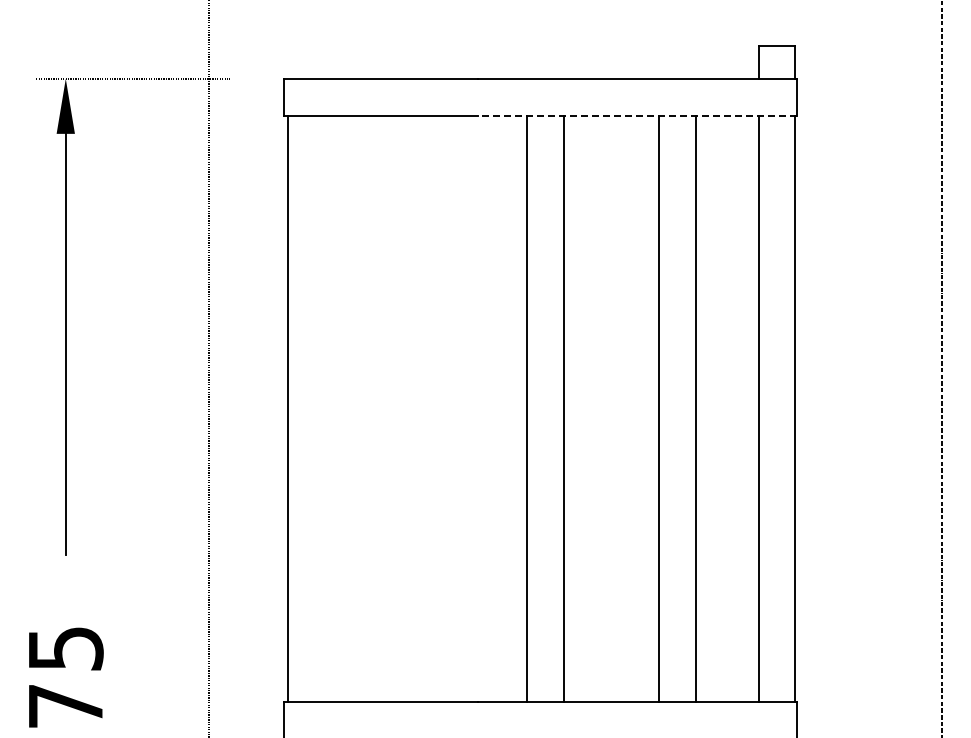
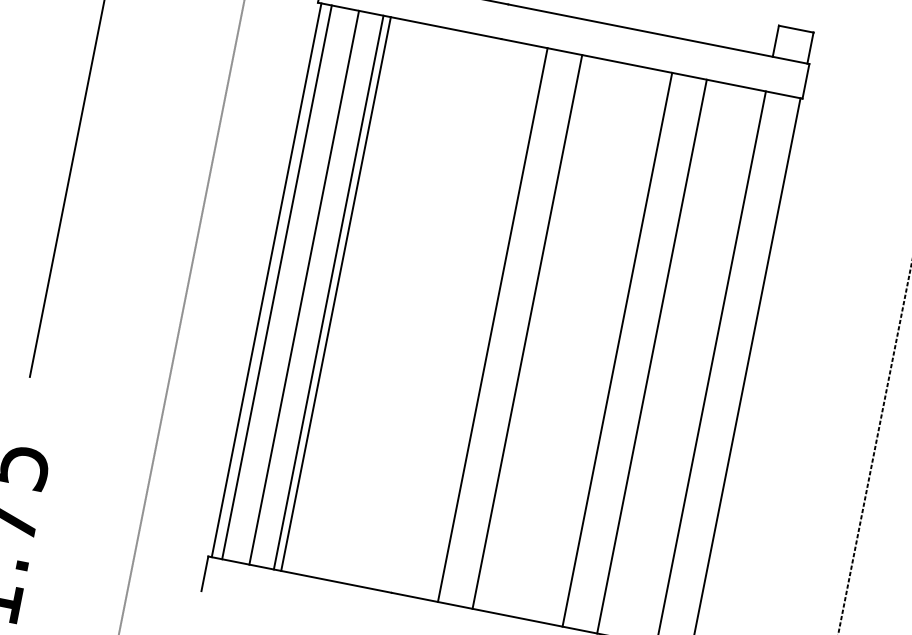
line: (637, 115) -> (651, 68), dashed -> solid
line: (298, 408) -> (276, 281), added
line: (327, 408) -> (304, 287), added
line: (353, 408) -> (328, 292), added
line: (361, 408) -> (336, 293), added

